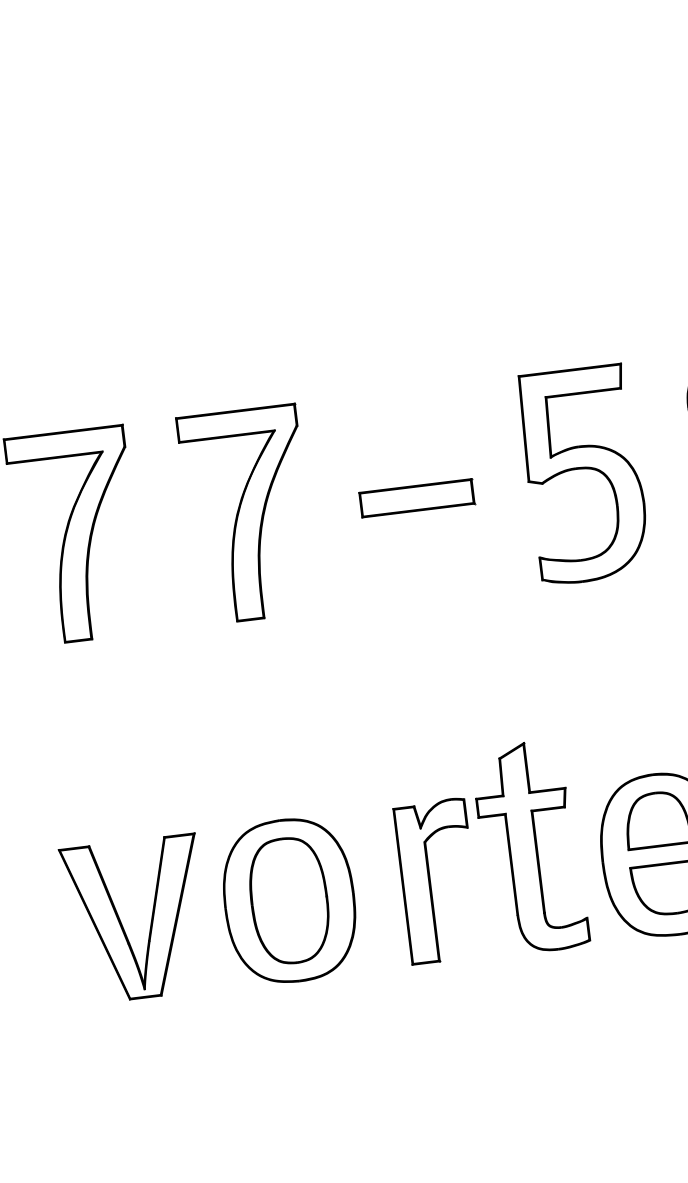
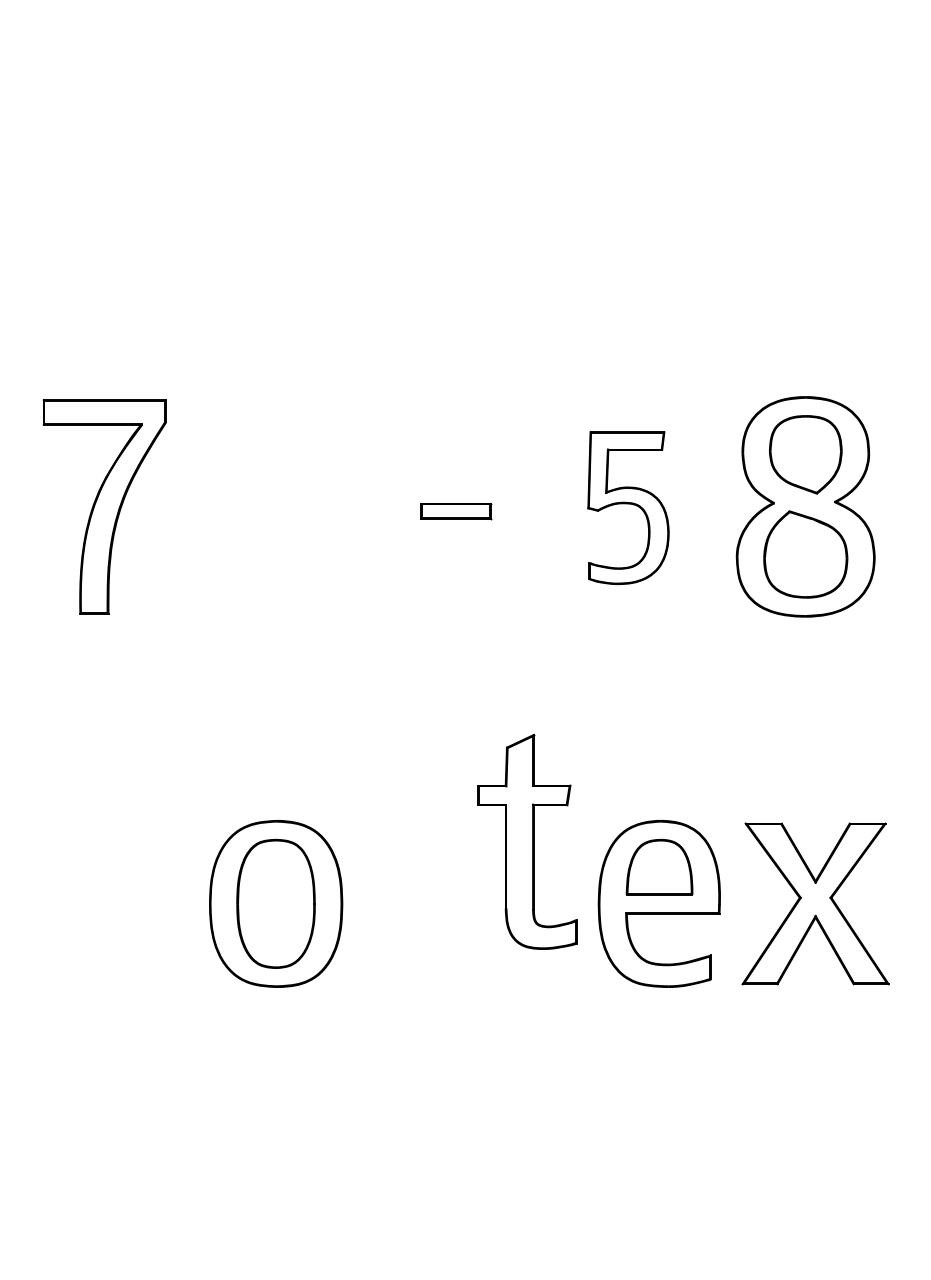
part: (584, 474) -> (628, 507), size x0.7
part: (417, 498) -> (456, 511), size x0.6
part: (248, 514) -> (282, 506), removed
part: (530, 847) -> (527, 841), moved
part: (430, 882) -> (421, 902), removed
part: (150, 922) -> (132, 908), removed

